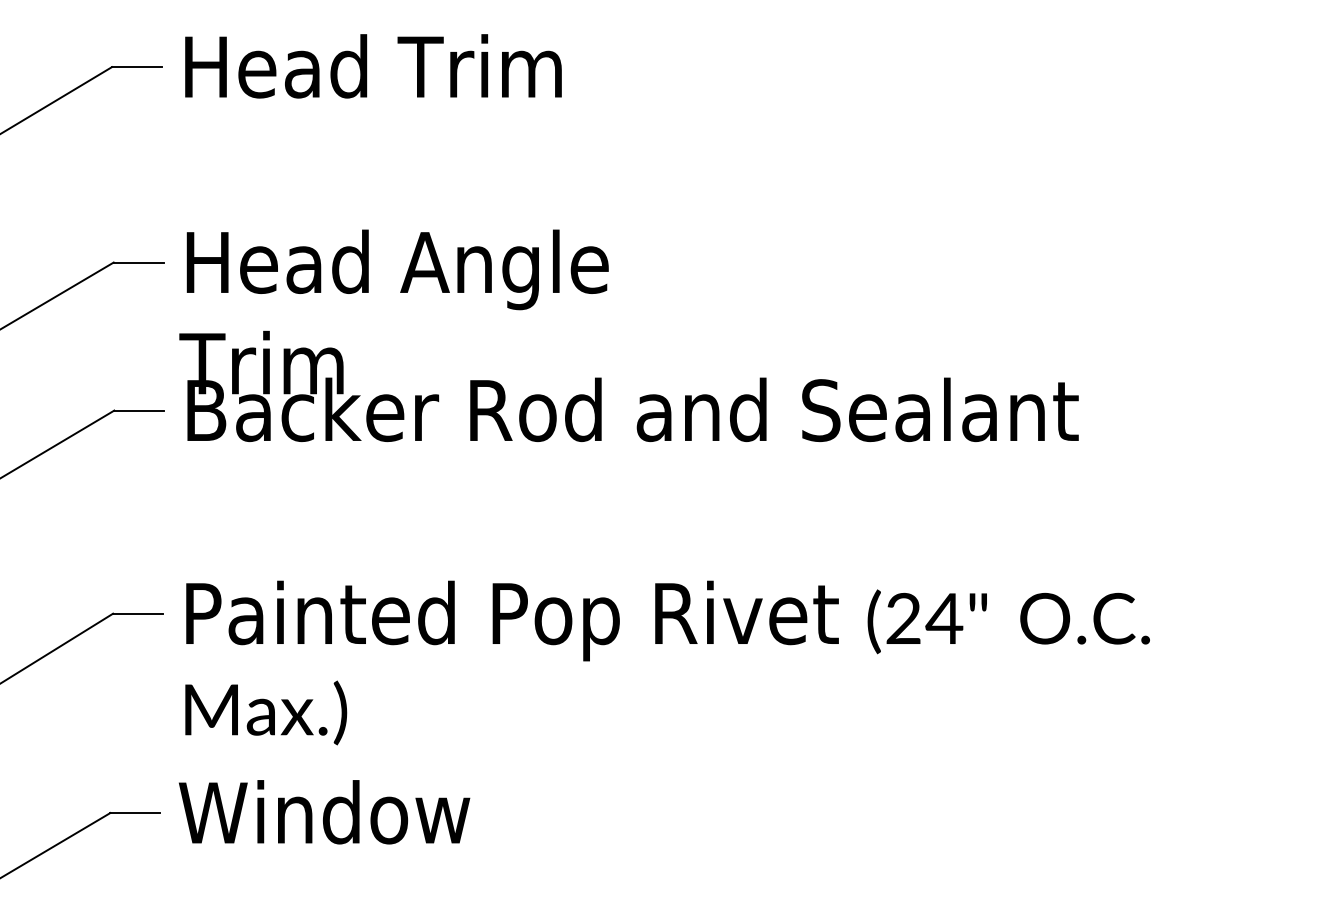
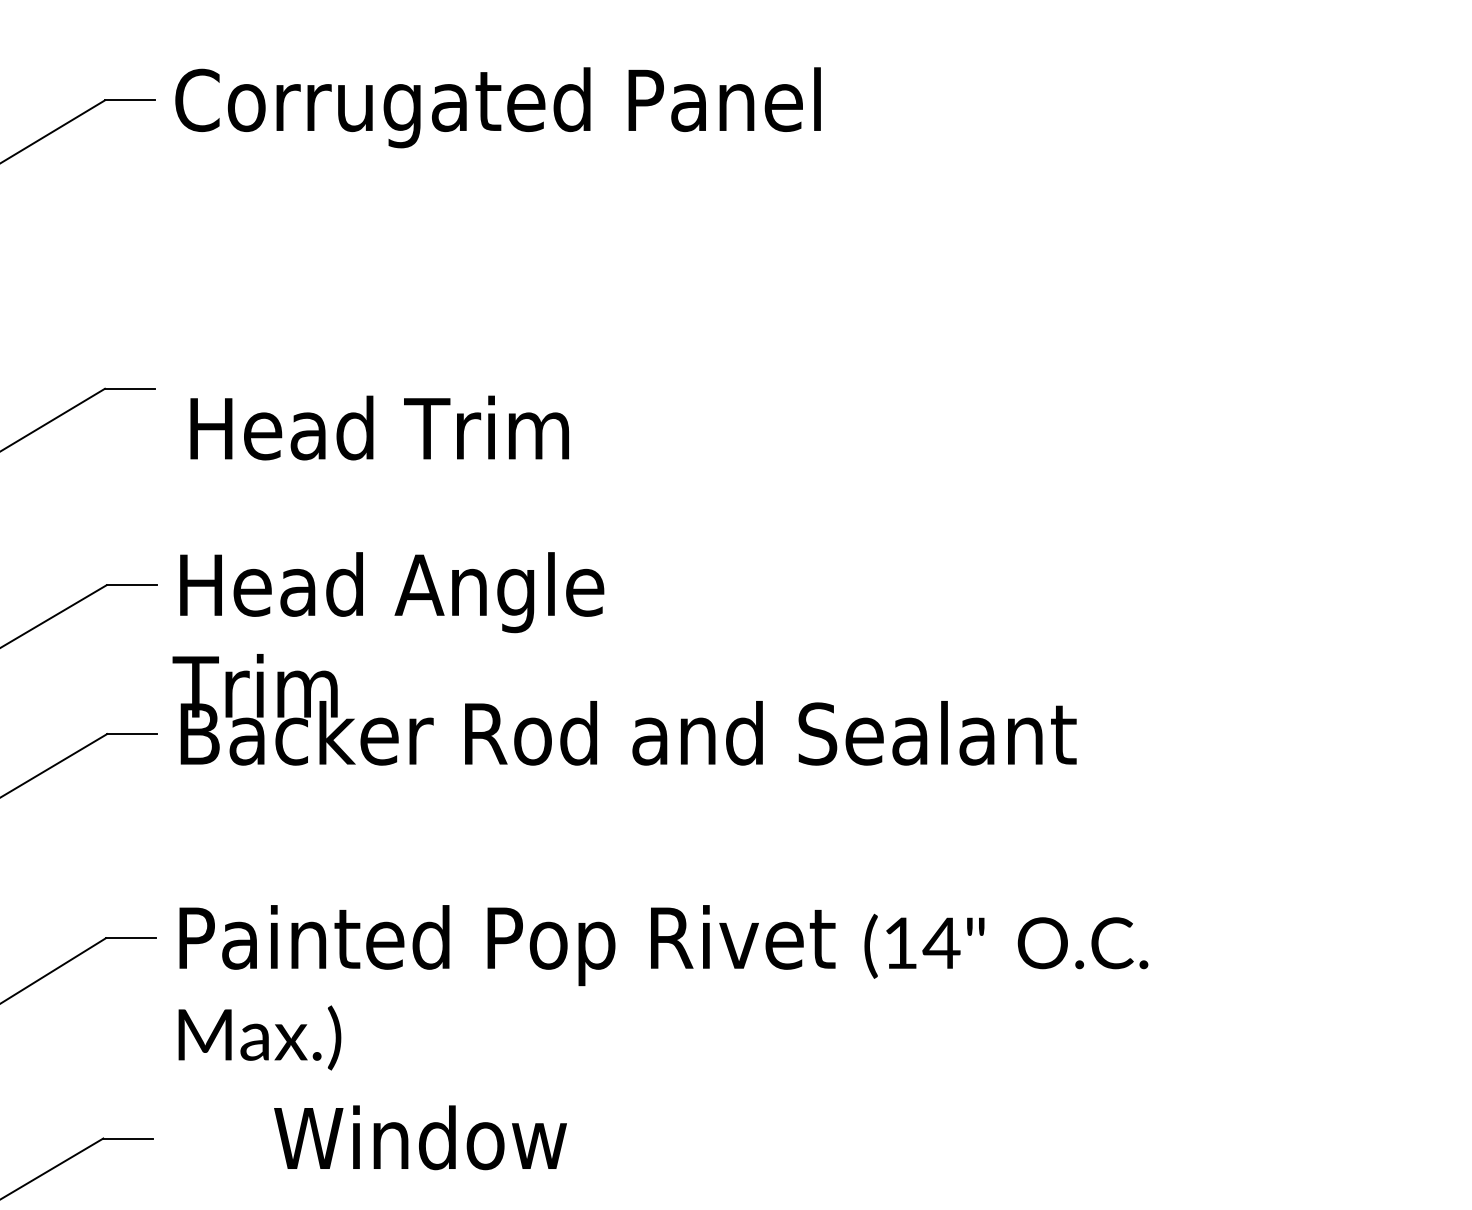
text: (373, 65) -> (379, 427), moved
text: (903, 617) -> (900, 942), (24" -> (14"
text: (324, 811) -> (420, 1137), moved

